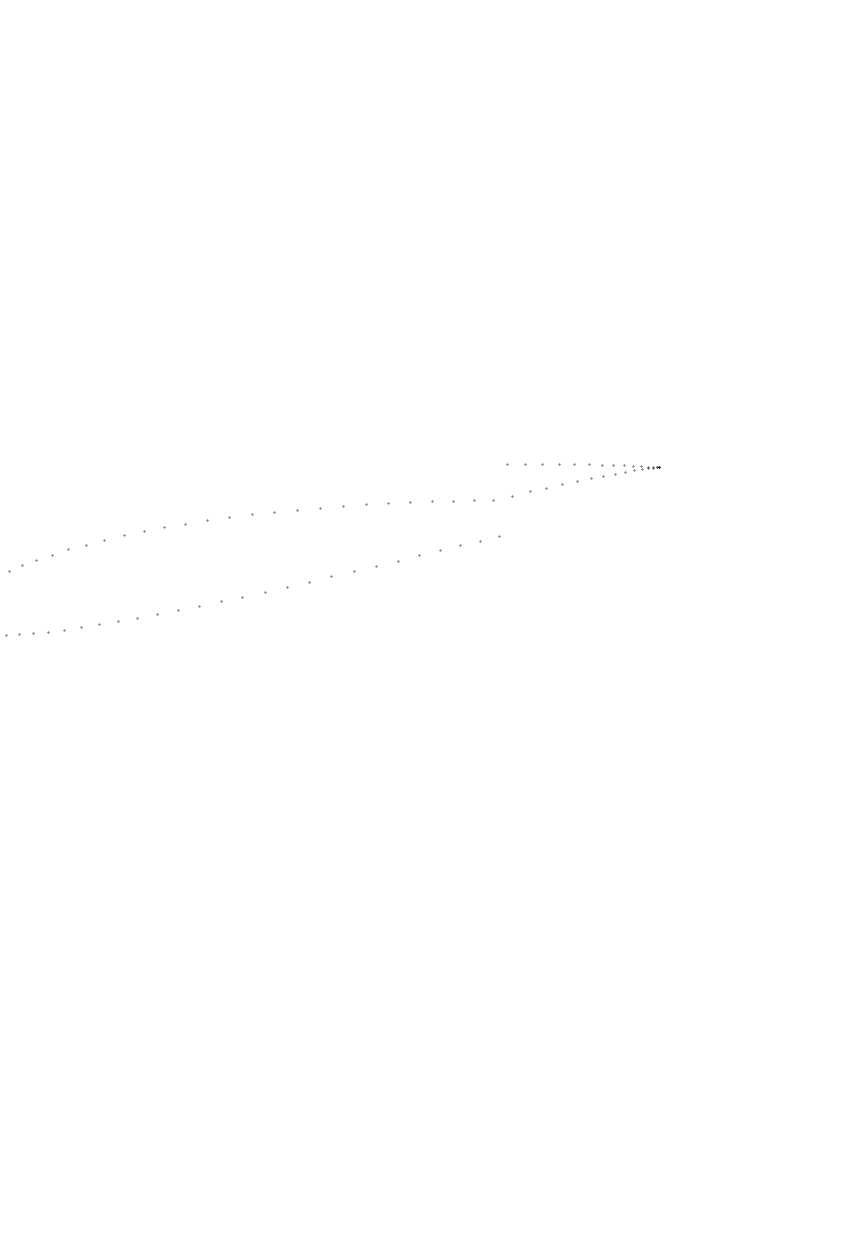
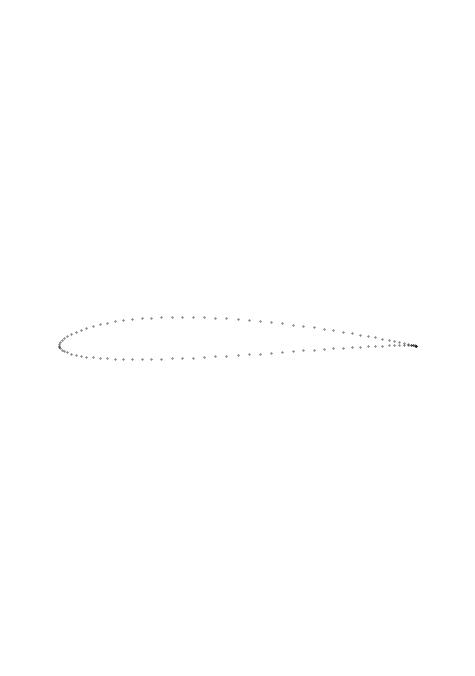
part: (583, 469) -> (379, 340), moved

